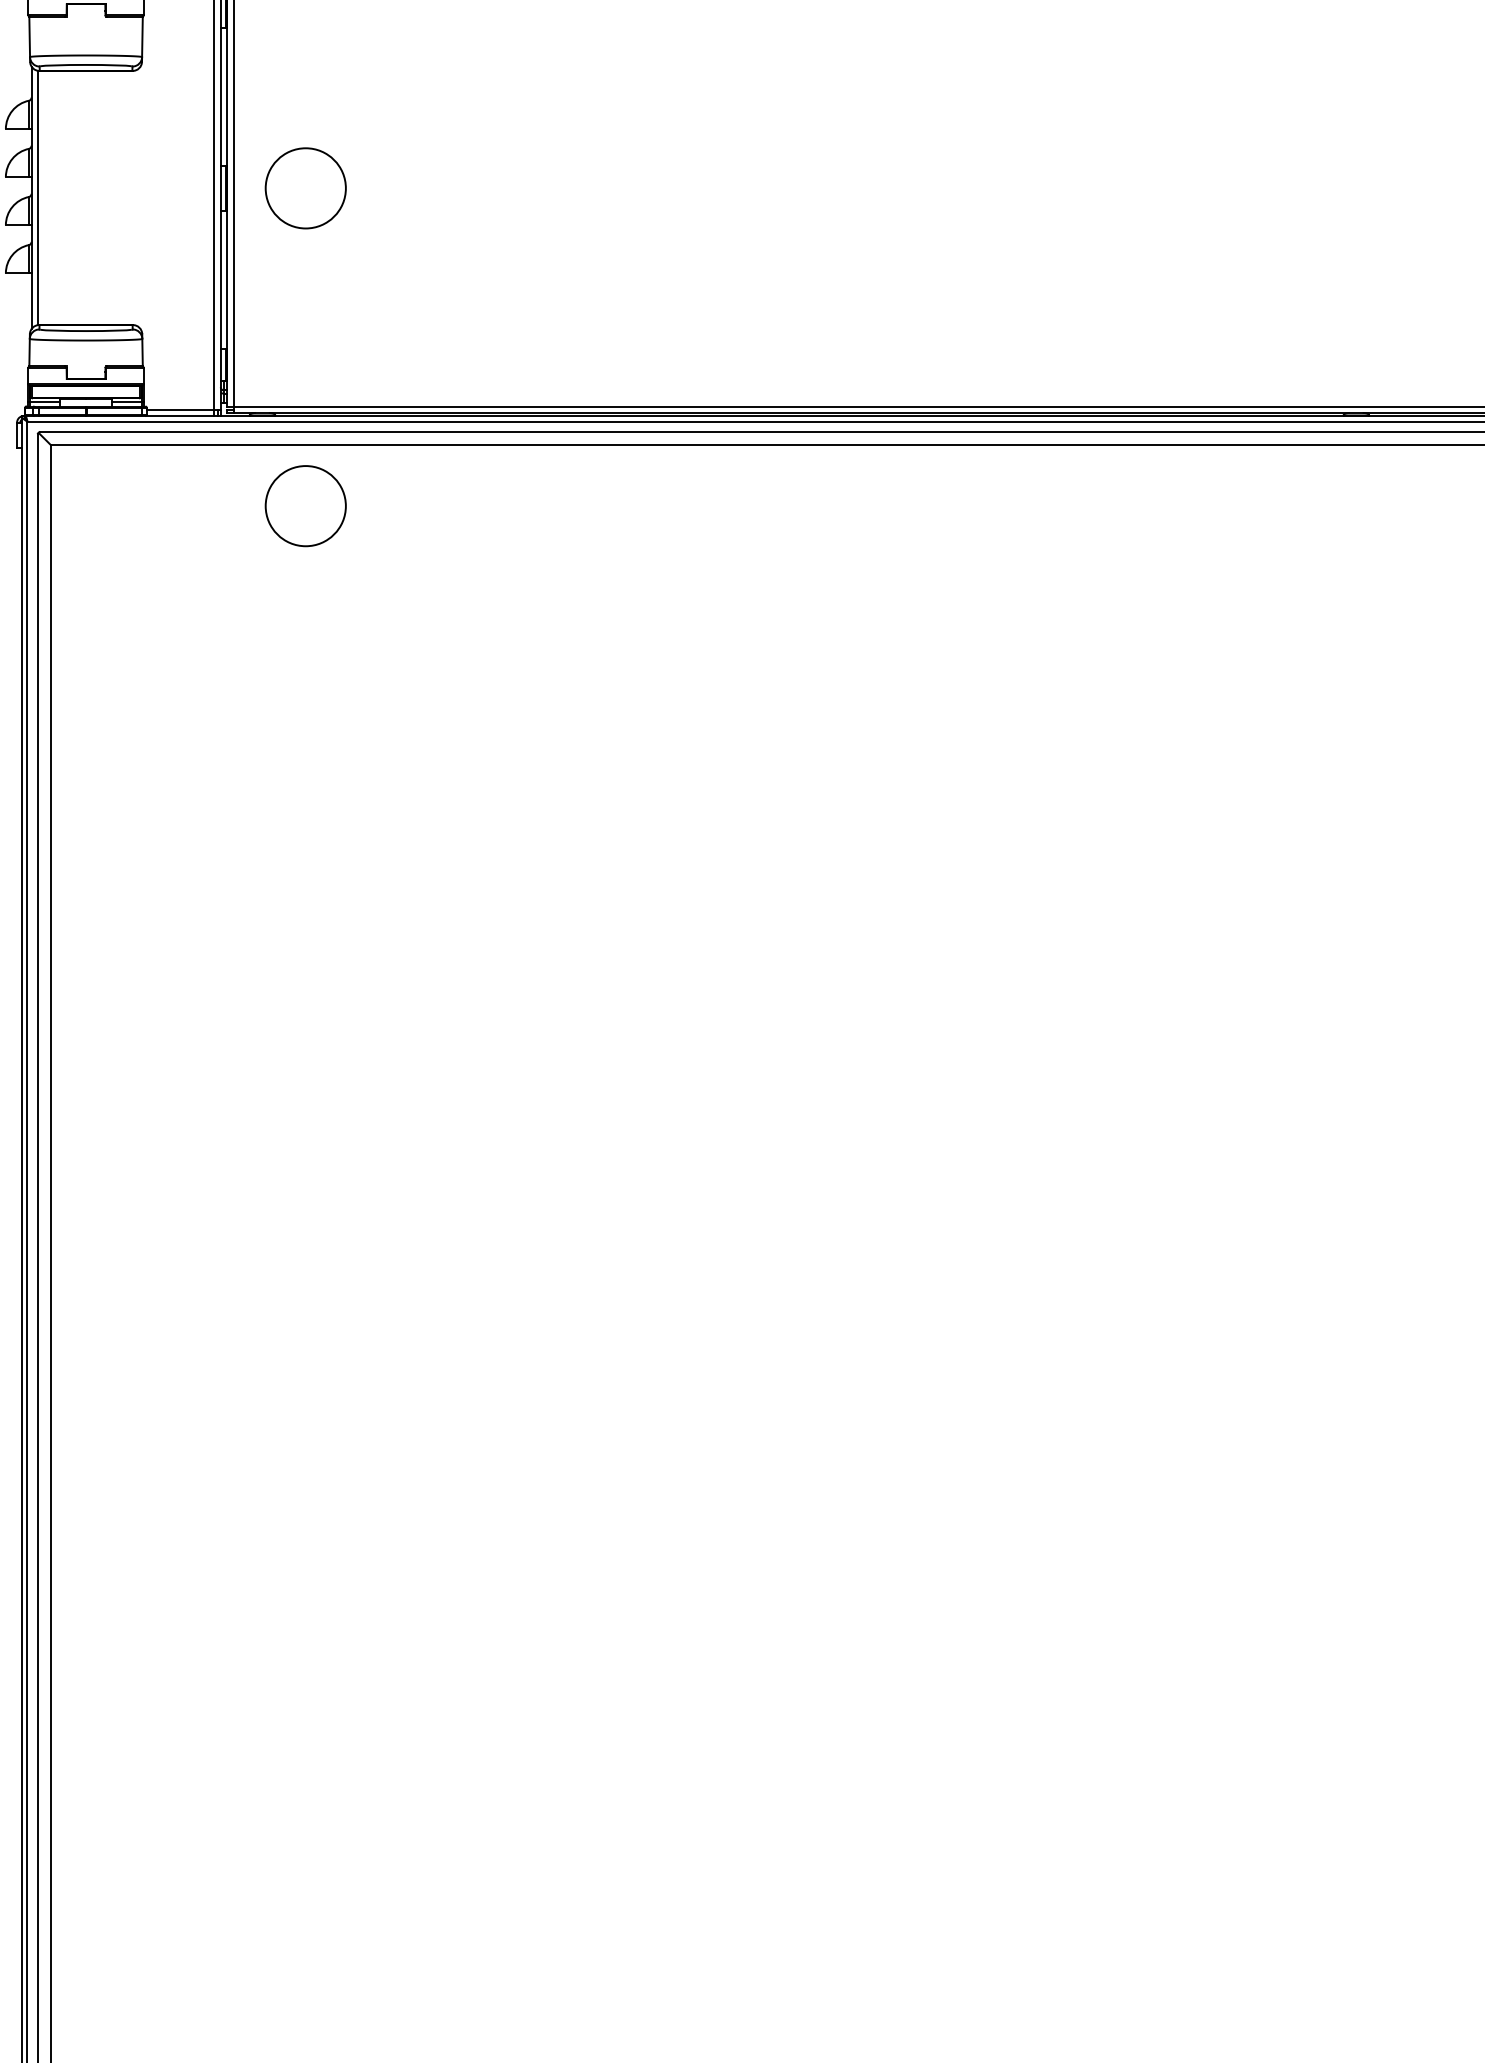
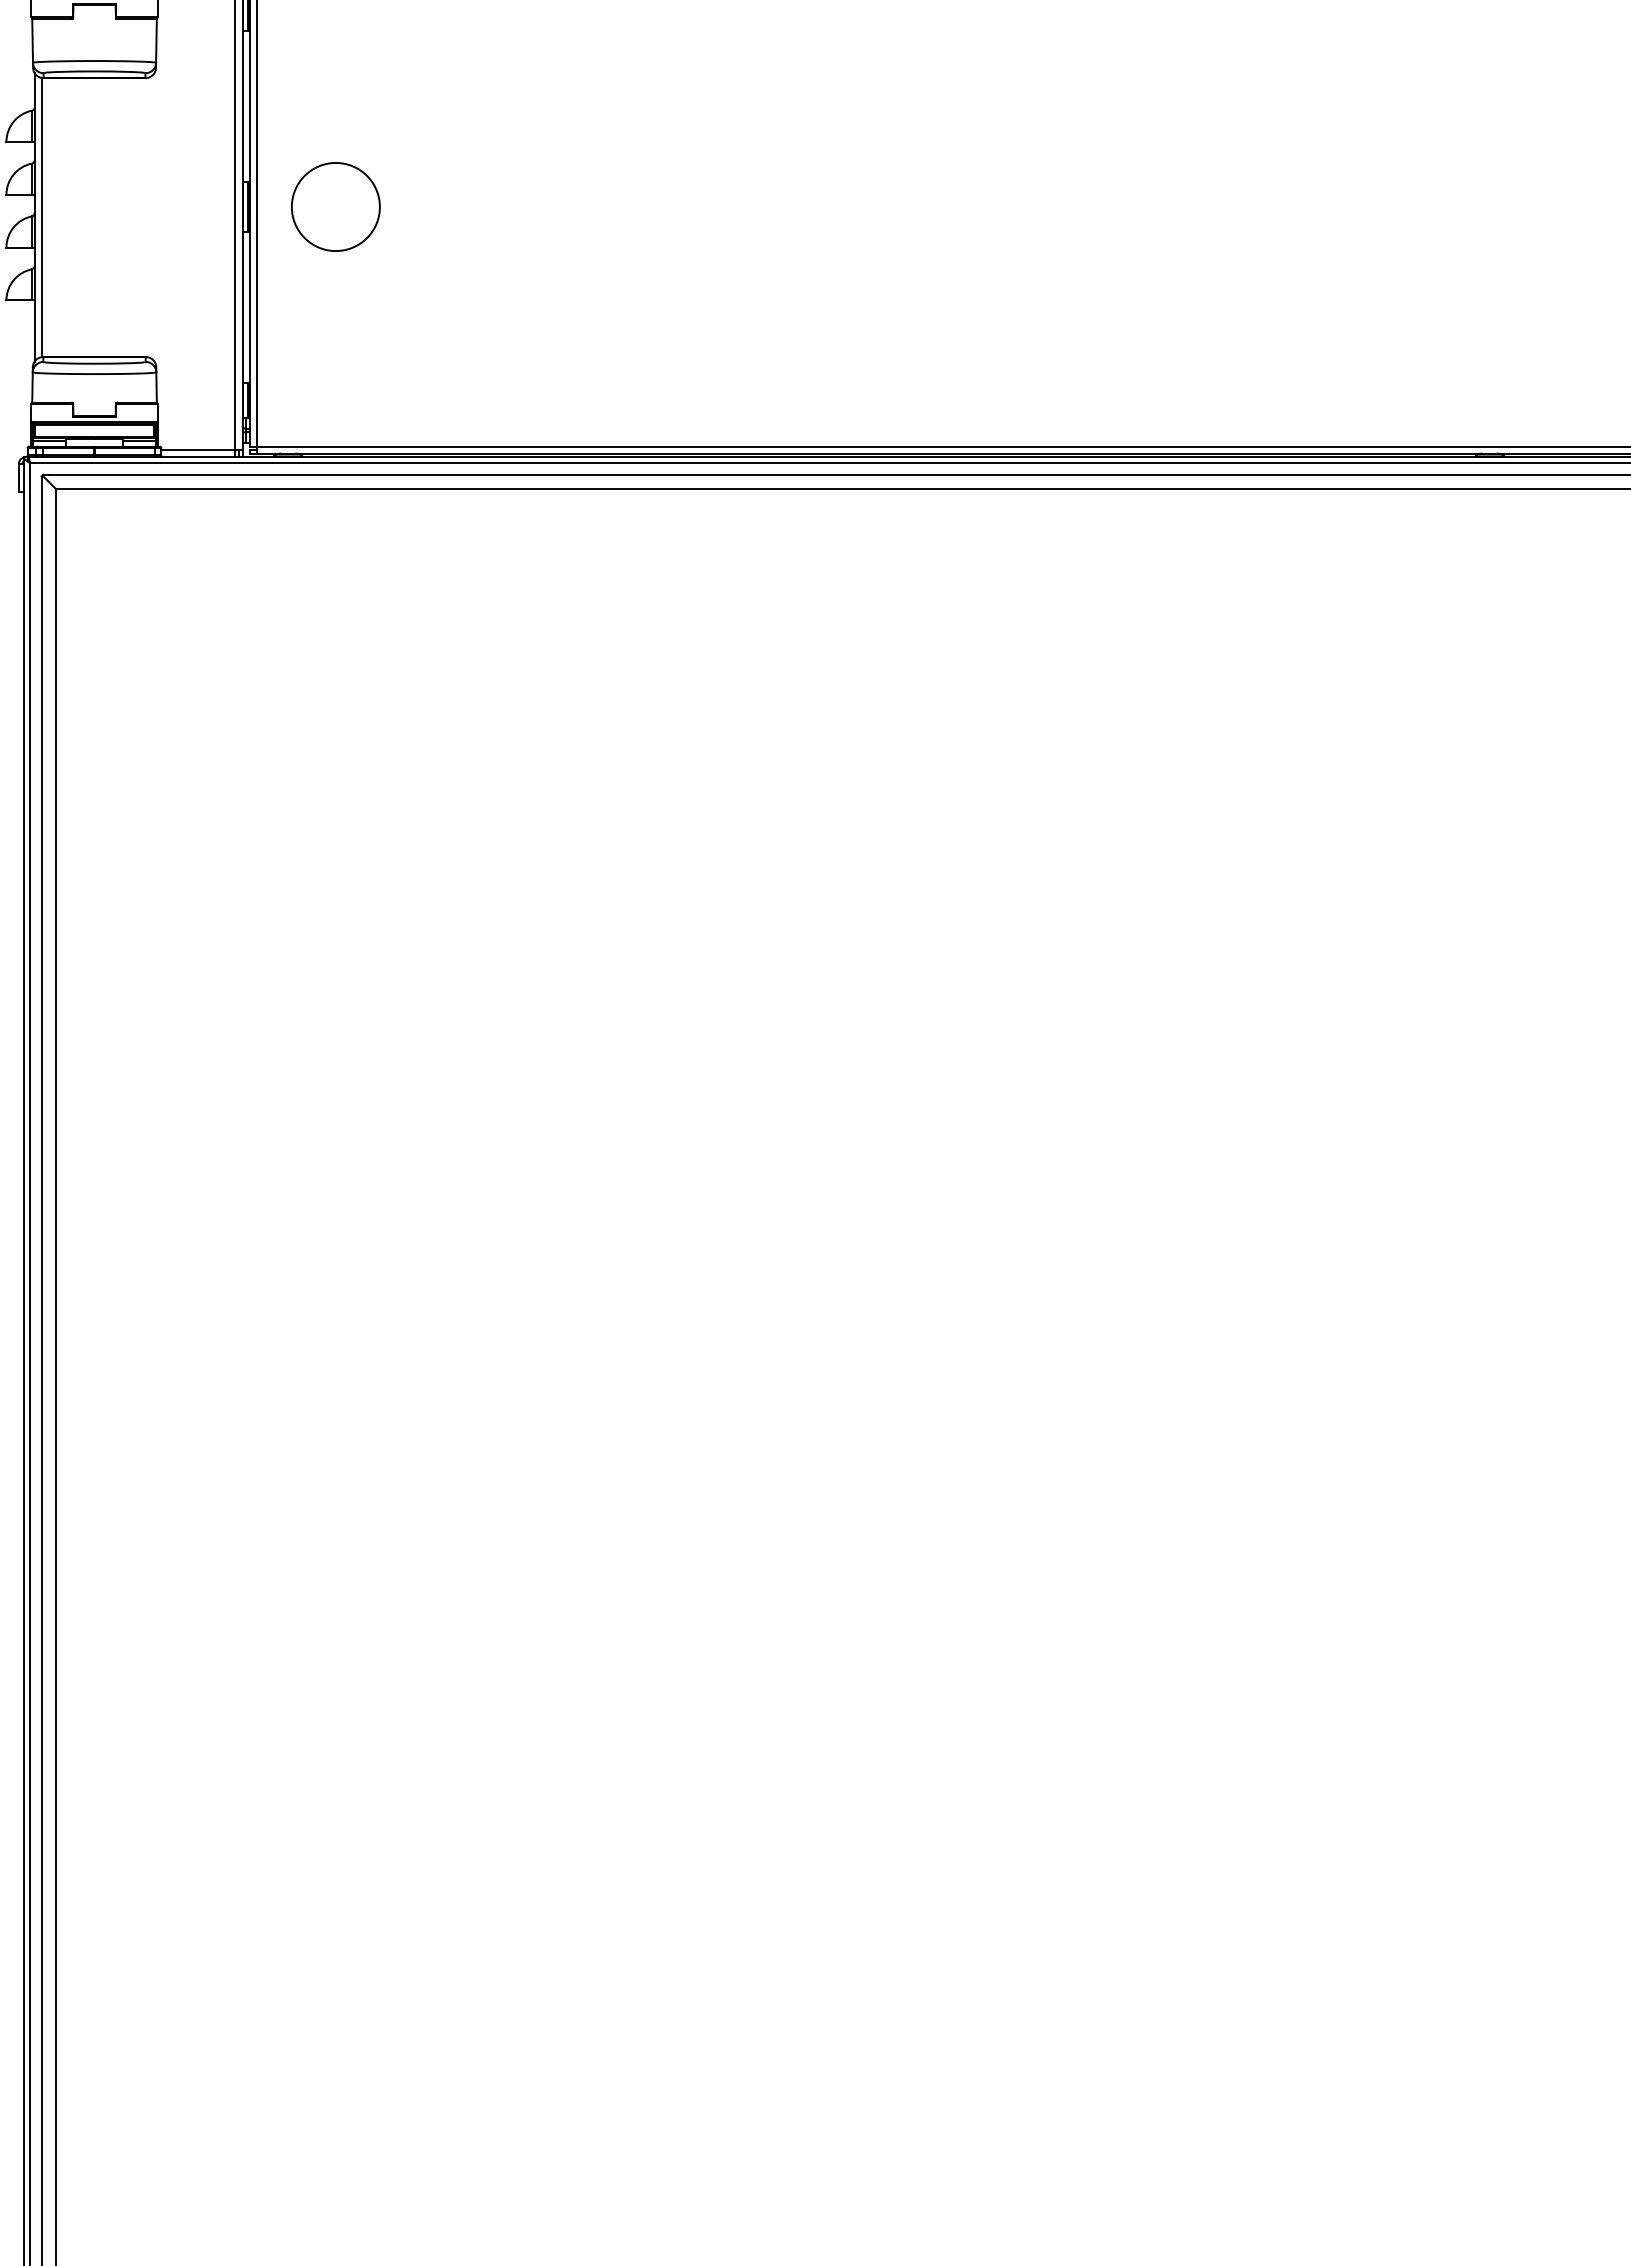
circle: (305, 505) -> (335, 555), removed

